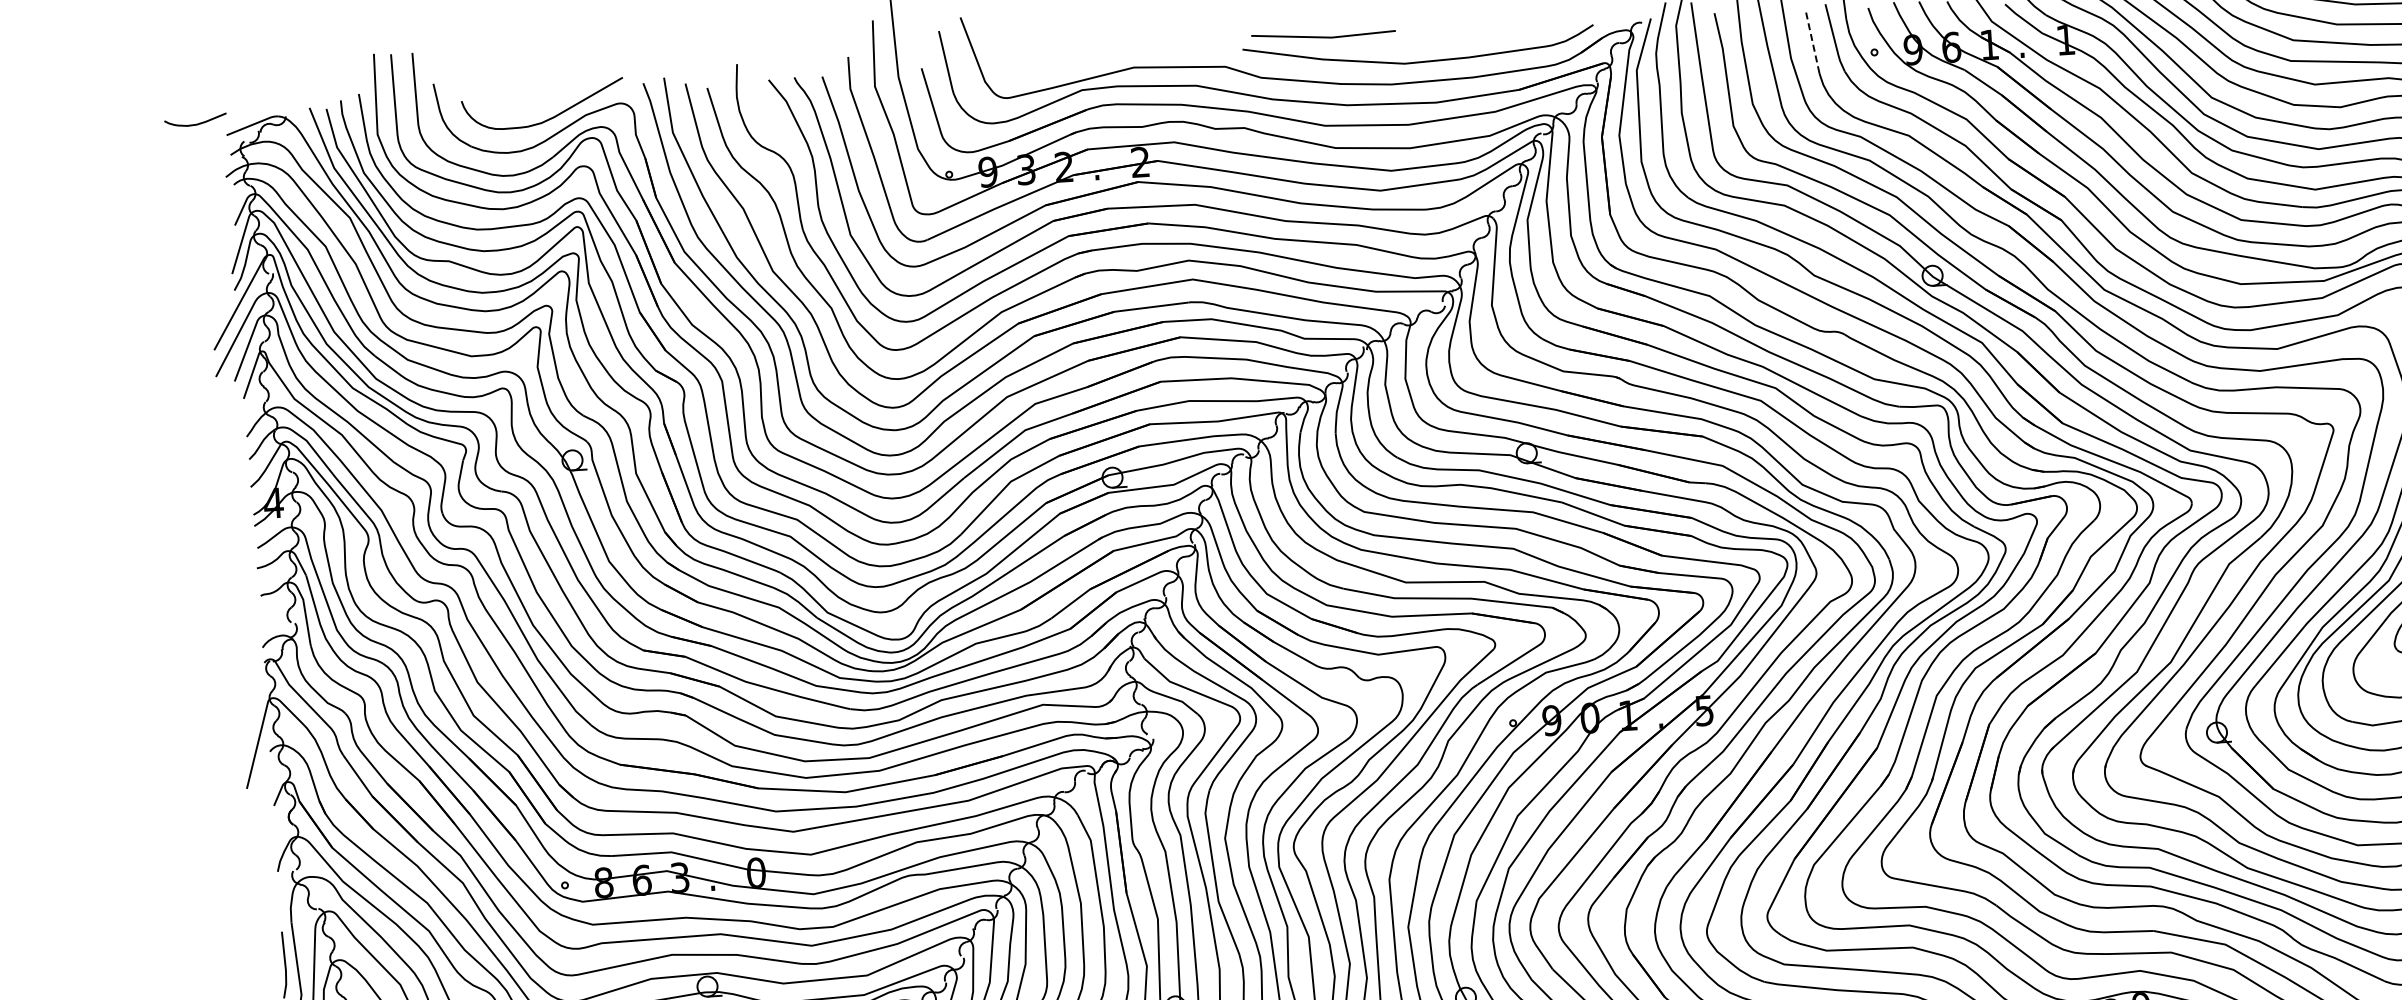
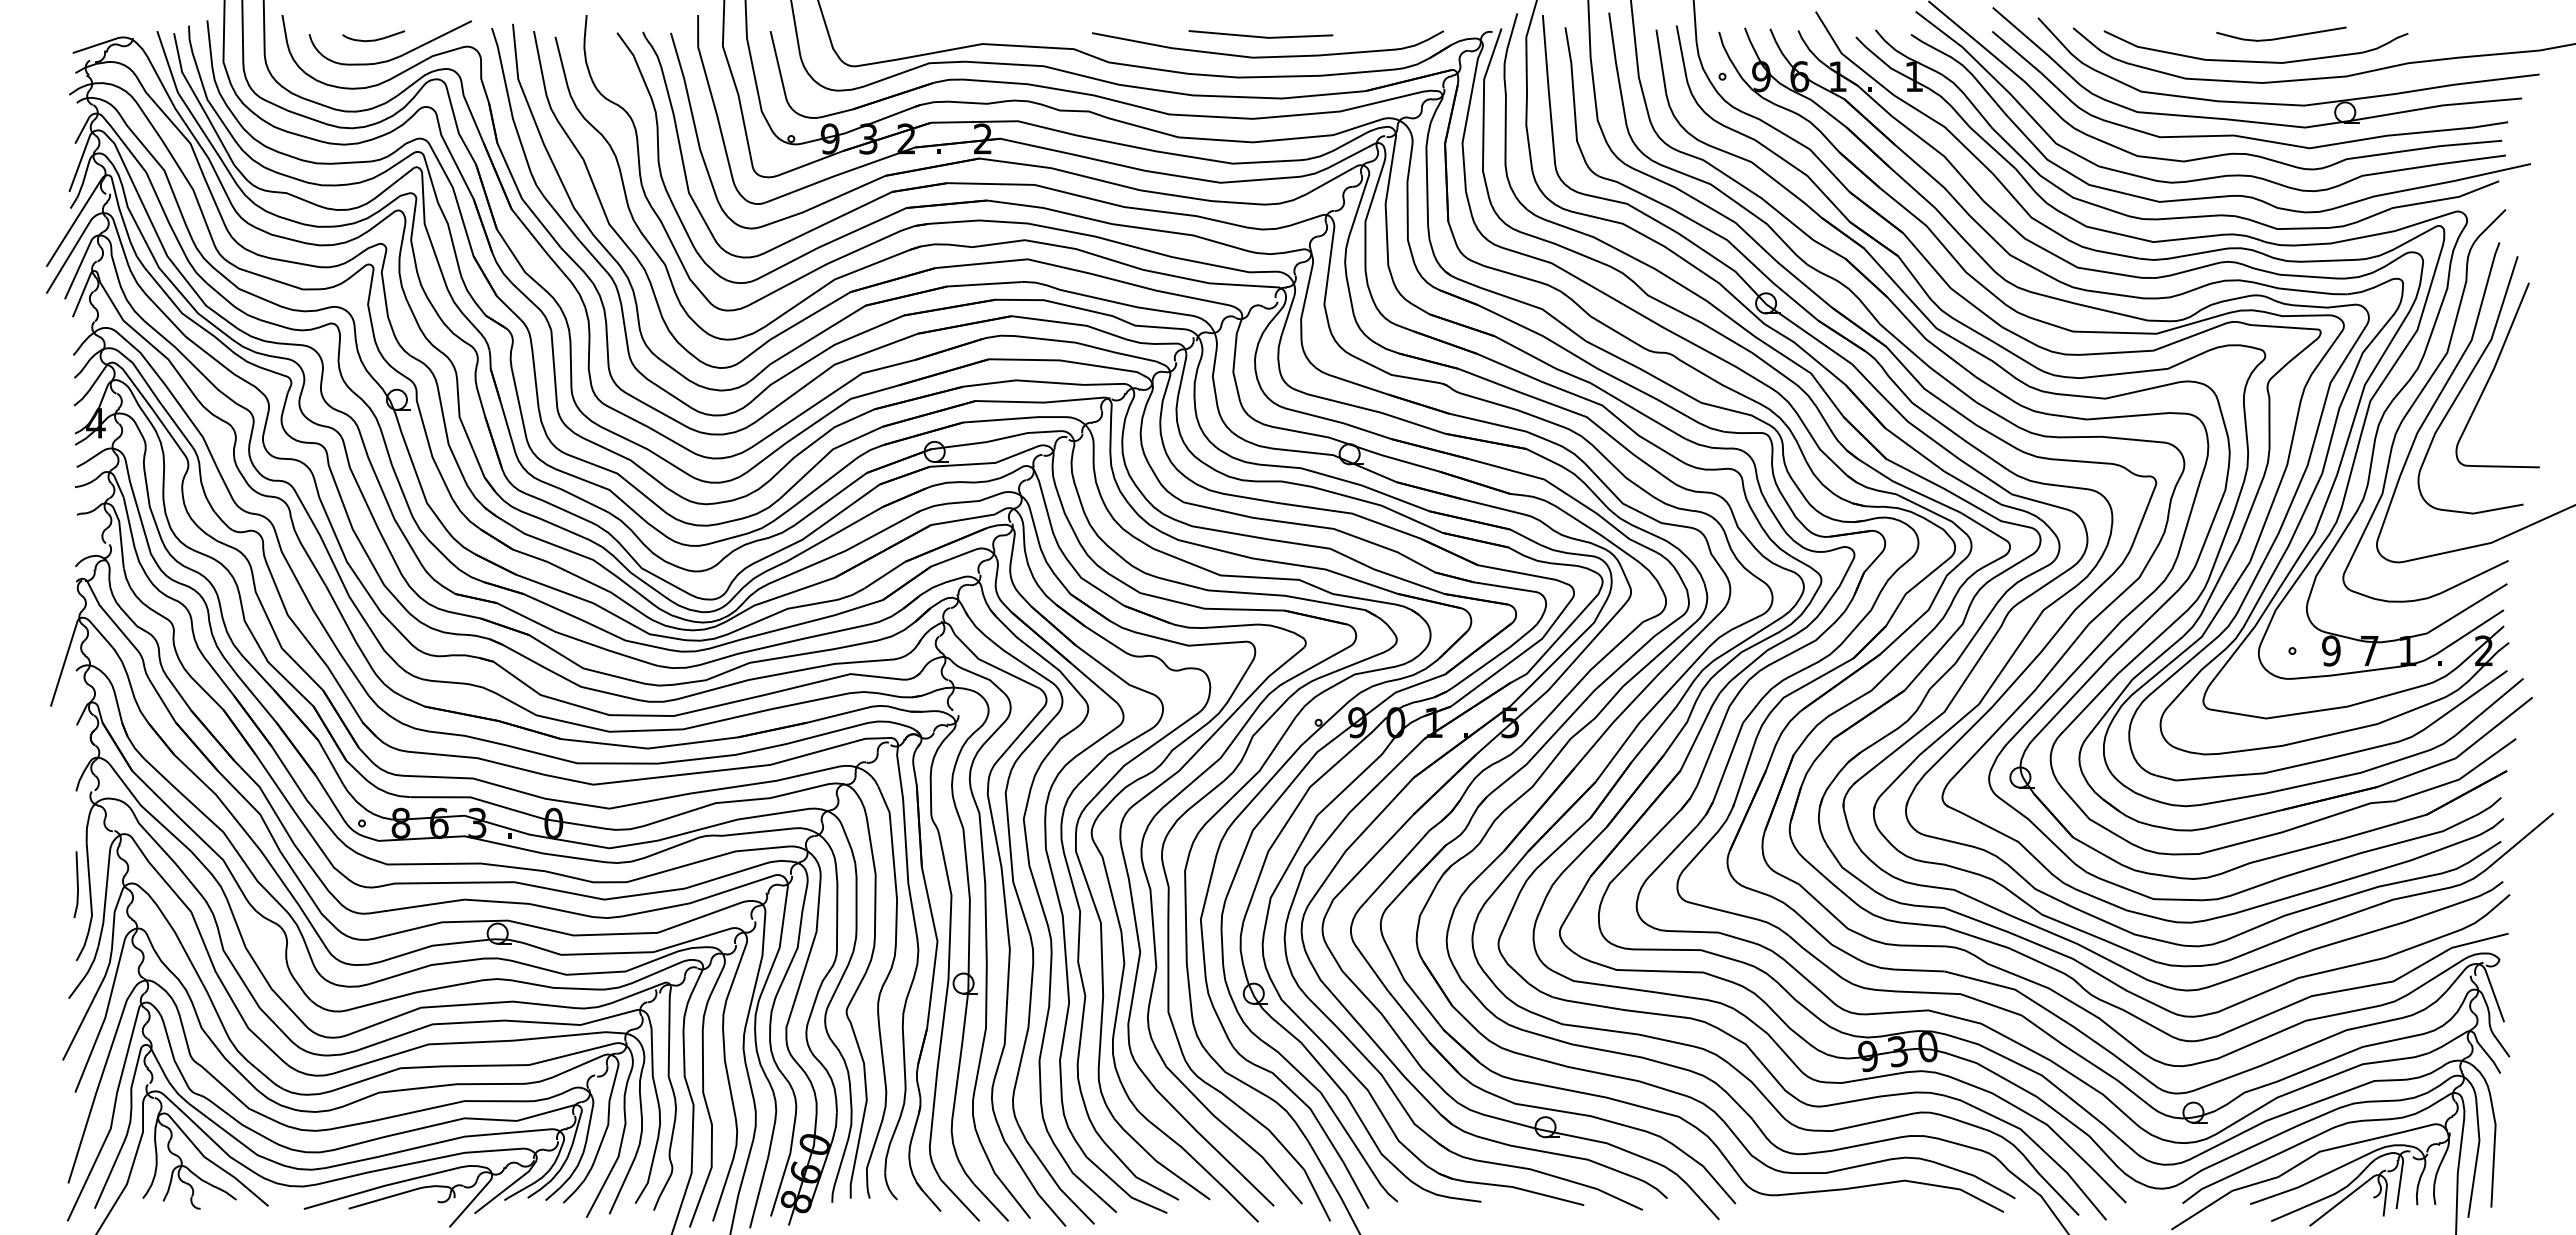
line: (1323, 36) -> (1260, 36), moved
line: (1812, 41) -> (1661, 61), dashed -> solid
curve: (195, 123) -> (373, 39), moved

